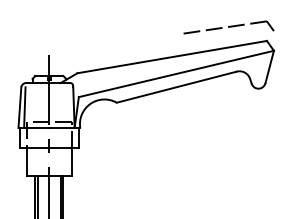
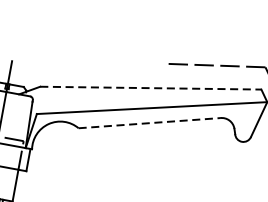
line: (172, 57) -> (151, 88), solid -> dashed
line: (176, 87) -> (149, 123), solid -> dashed

